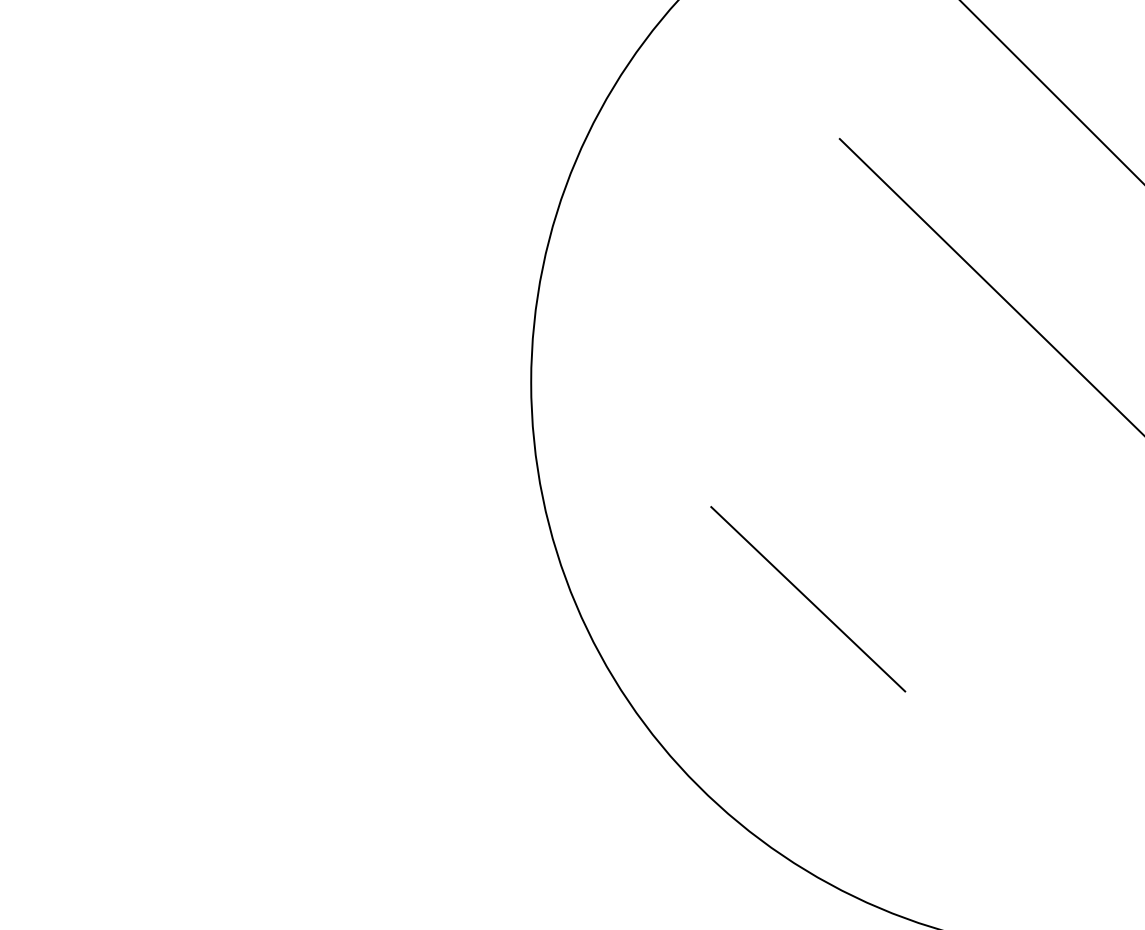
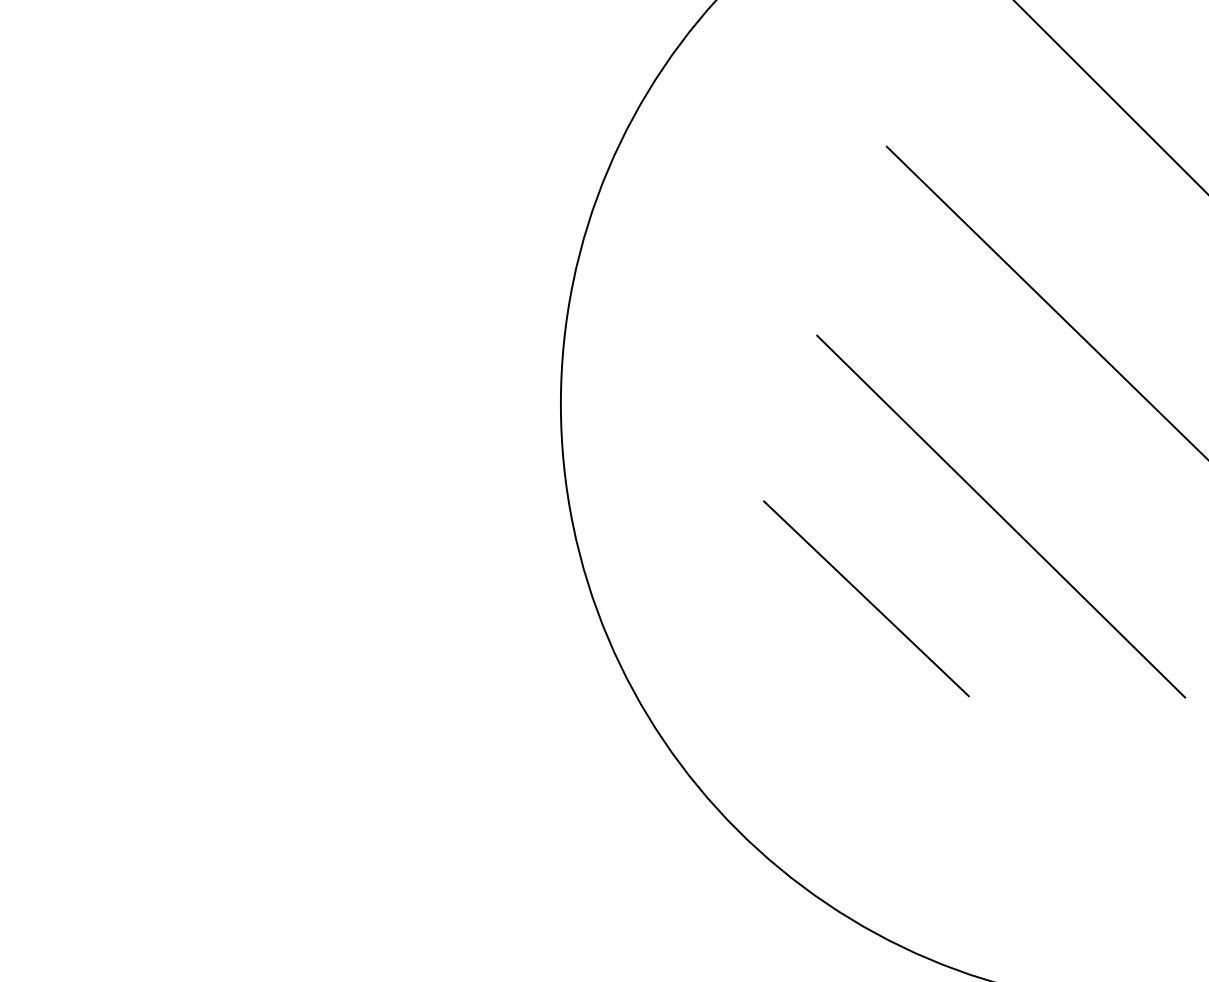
line: (948, 489) -> (1001, 516), added
line: (808, 598) -> (866, 598), moved

